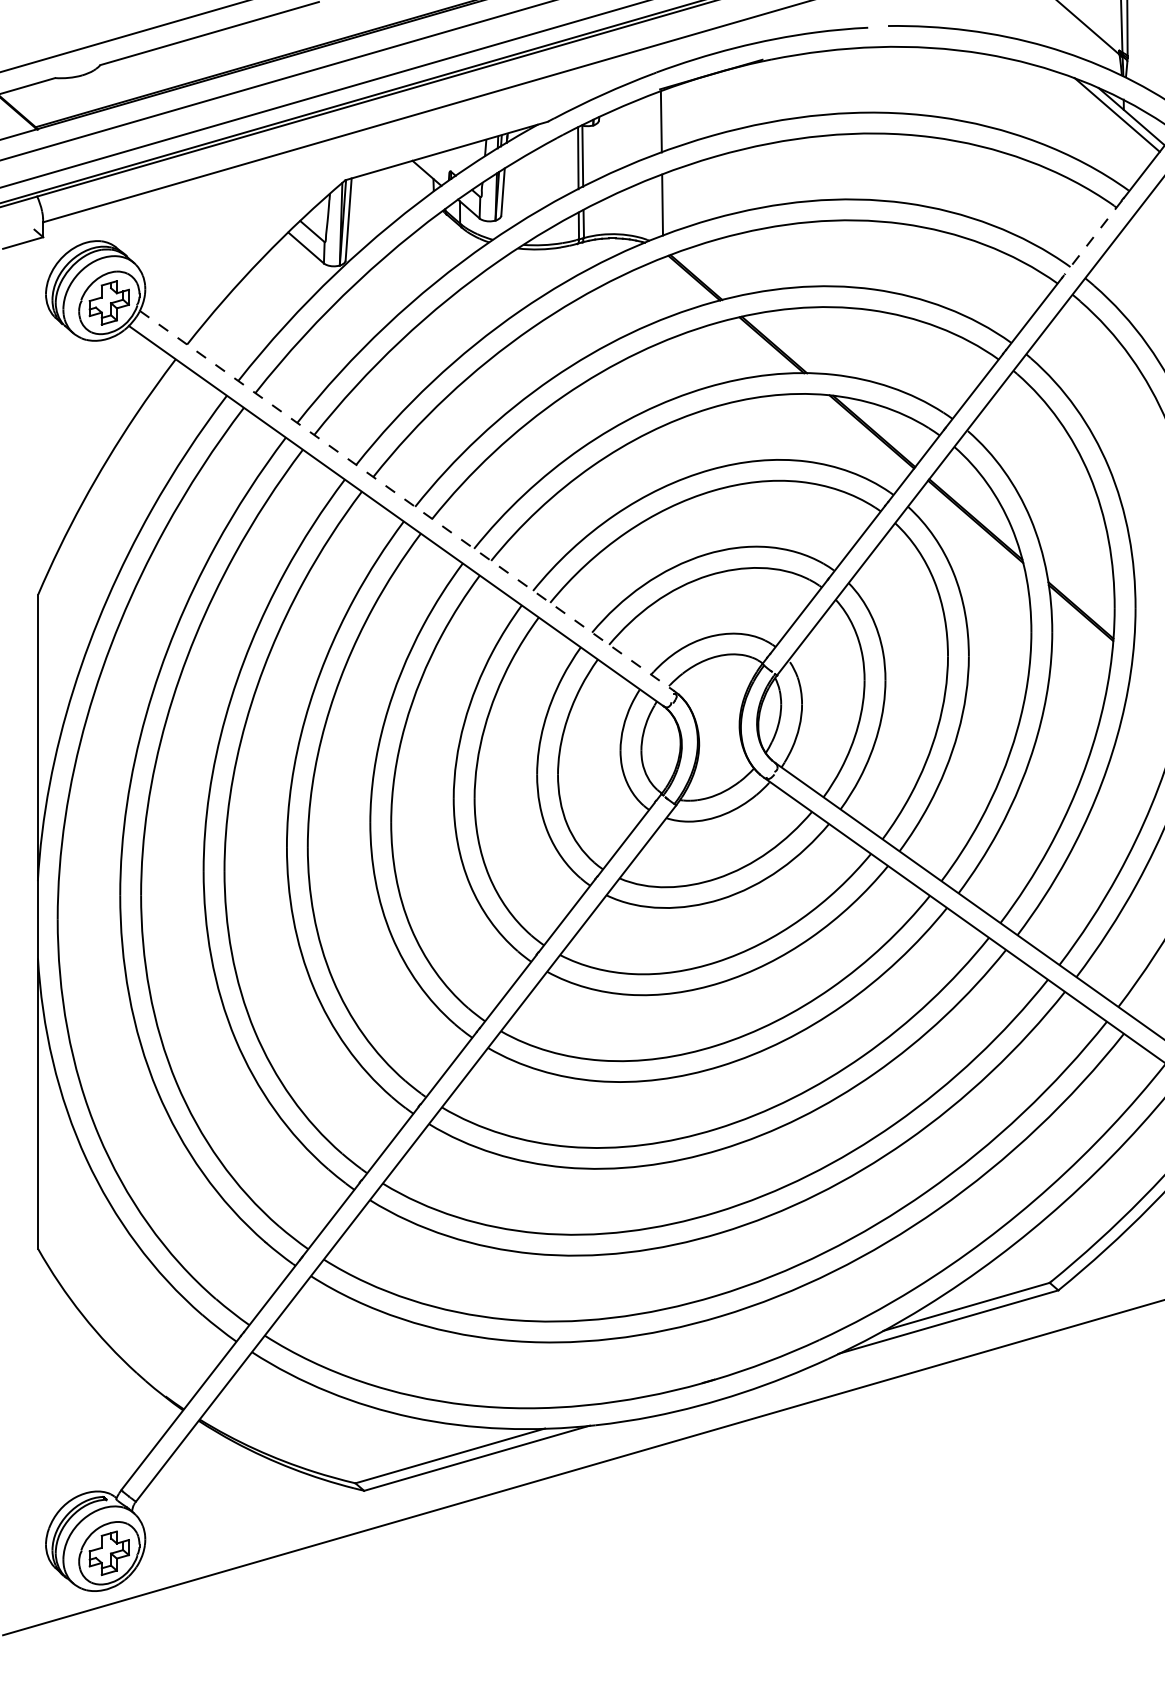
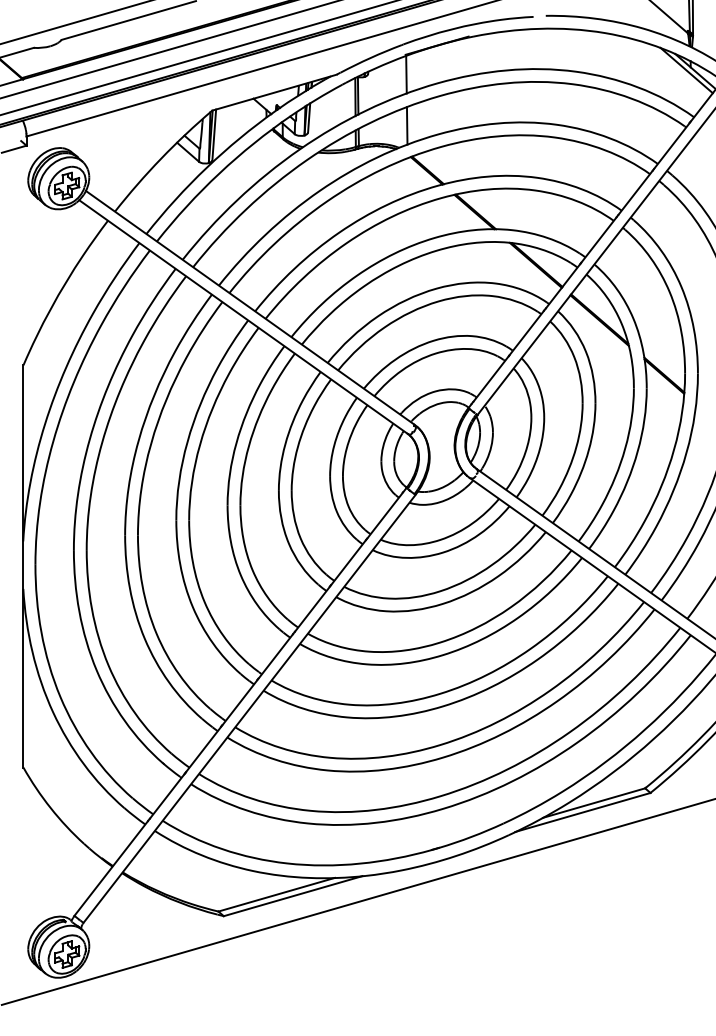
line: (1092, 236) -> (671, 145), dashed -> solid
line: (407, 500) -> (250, 307), dashed -> solid

